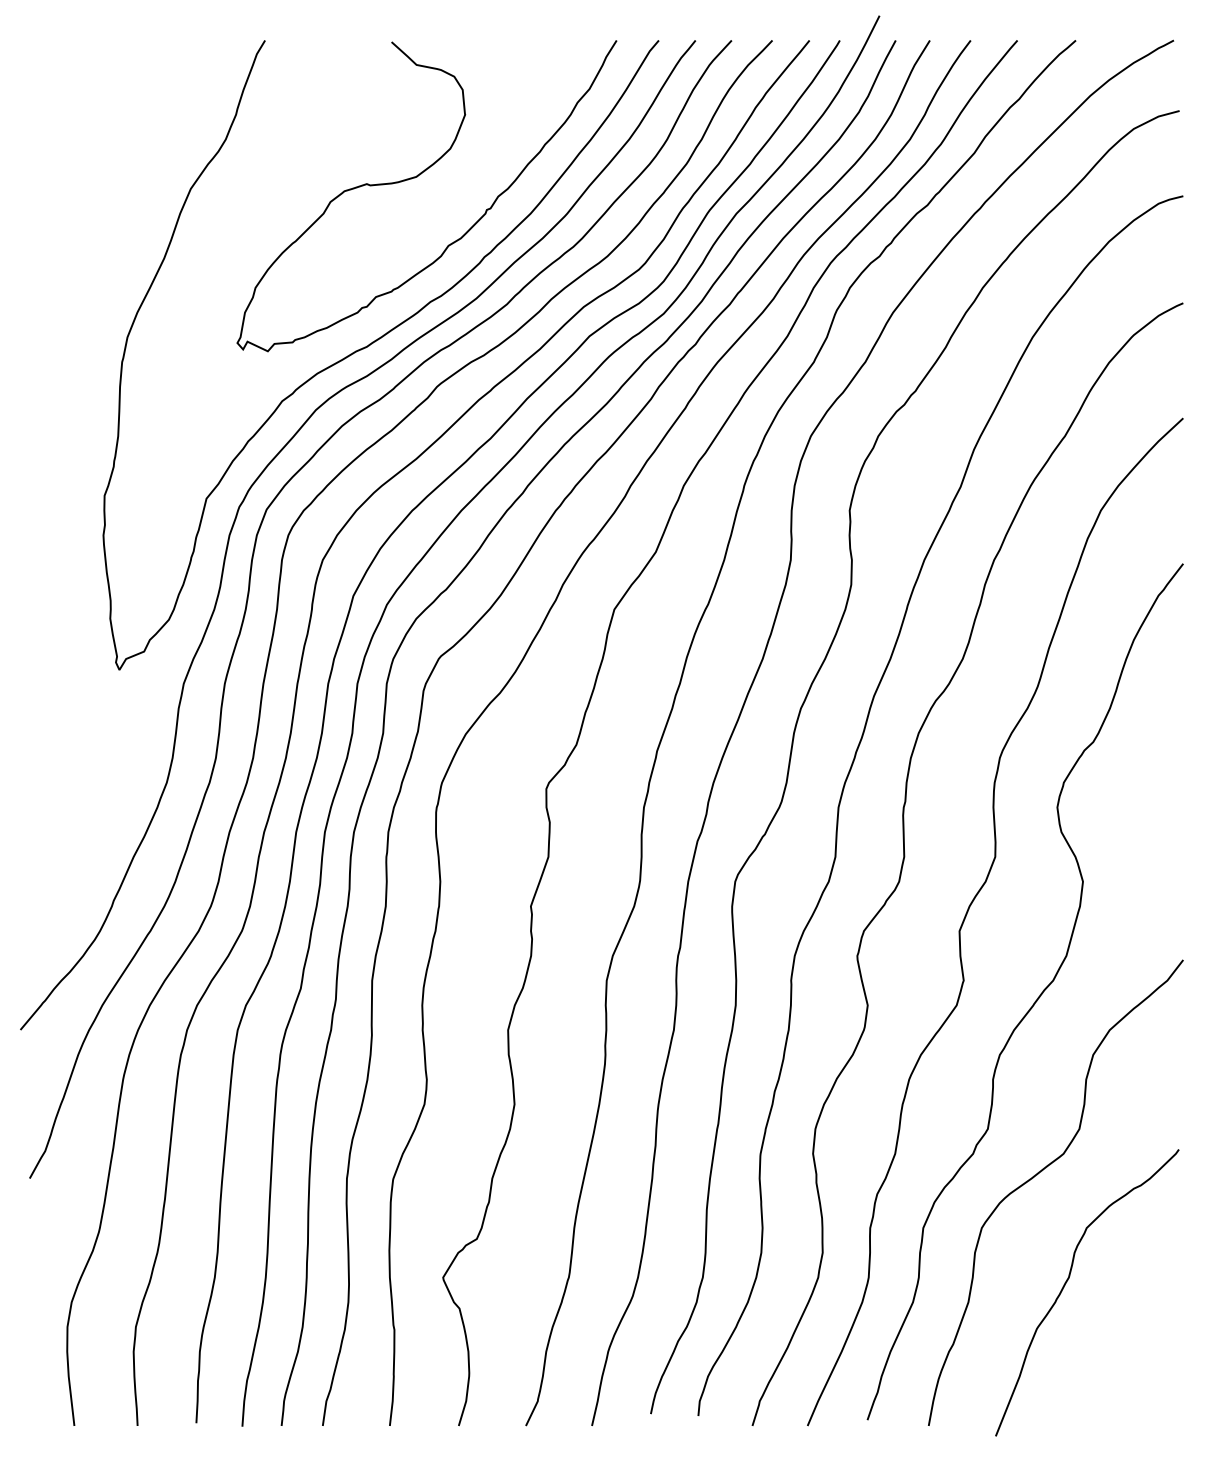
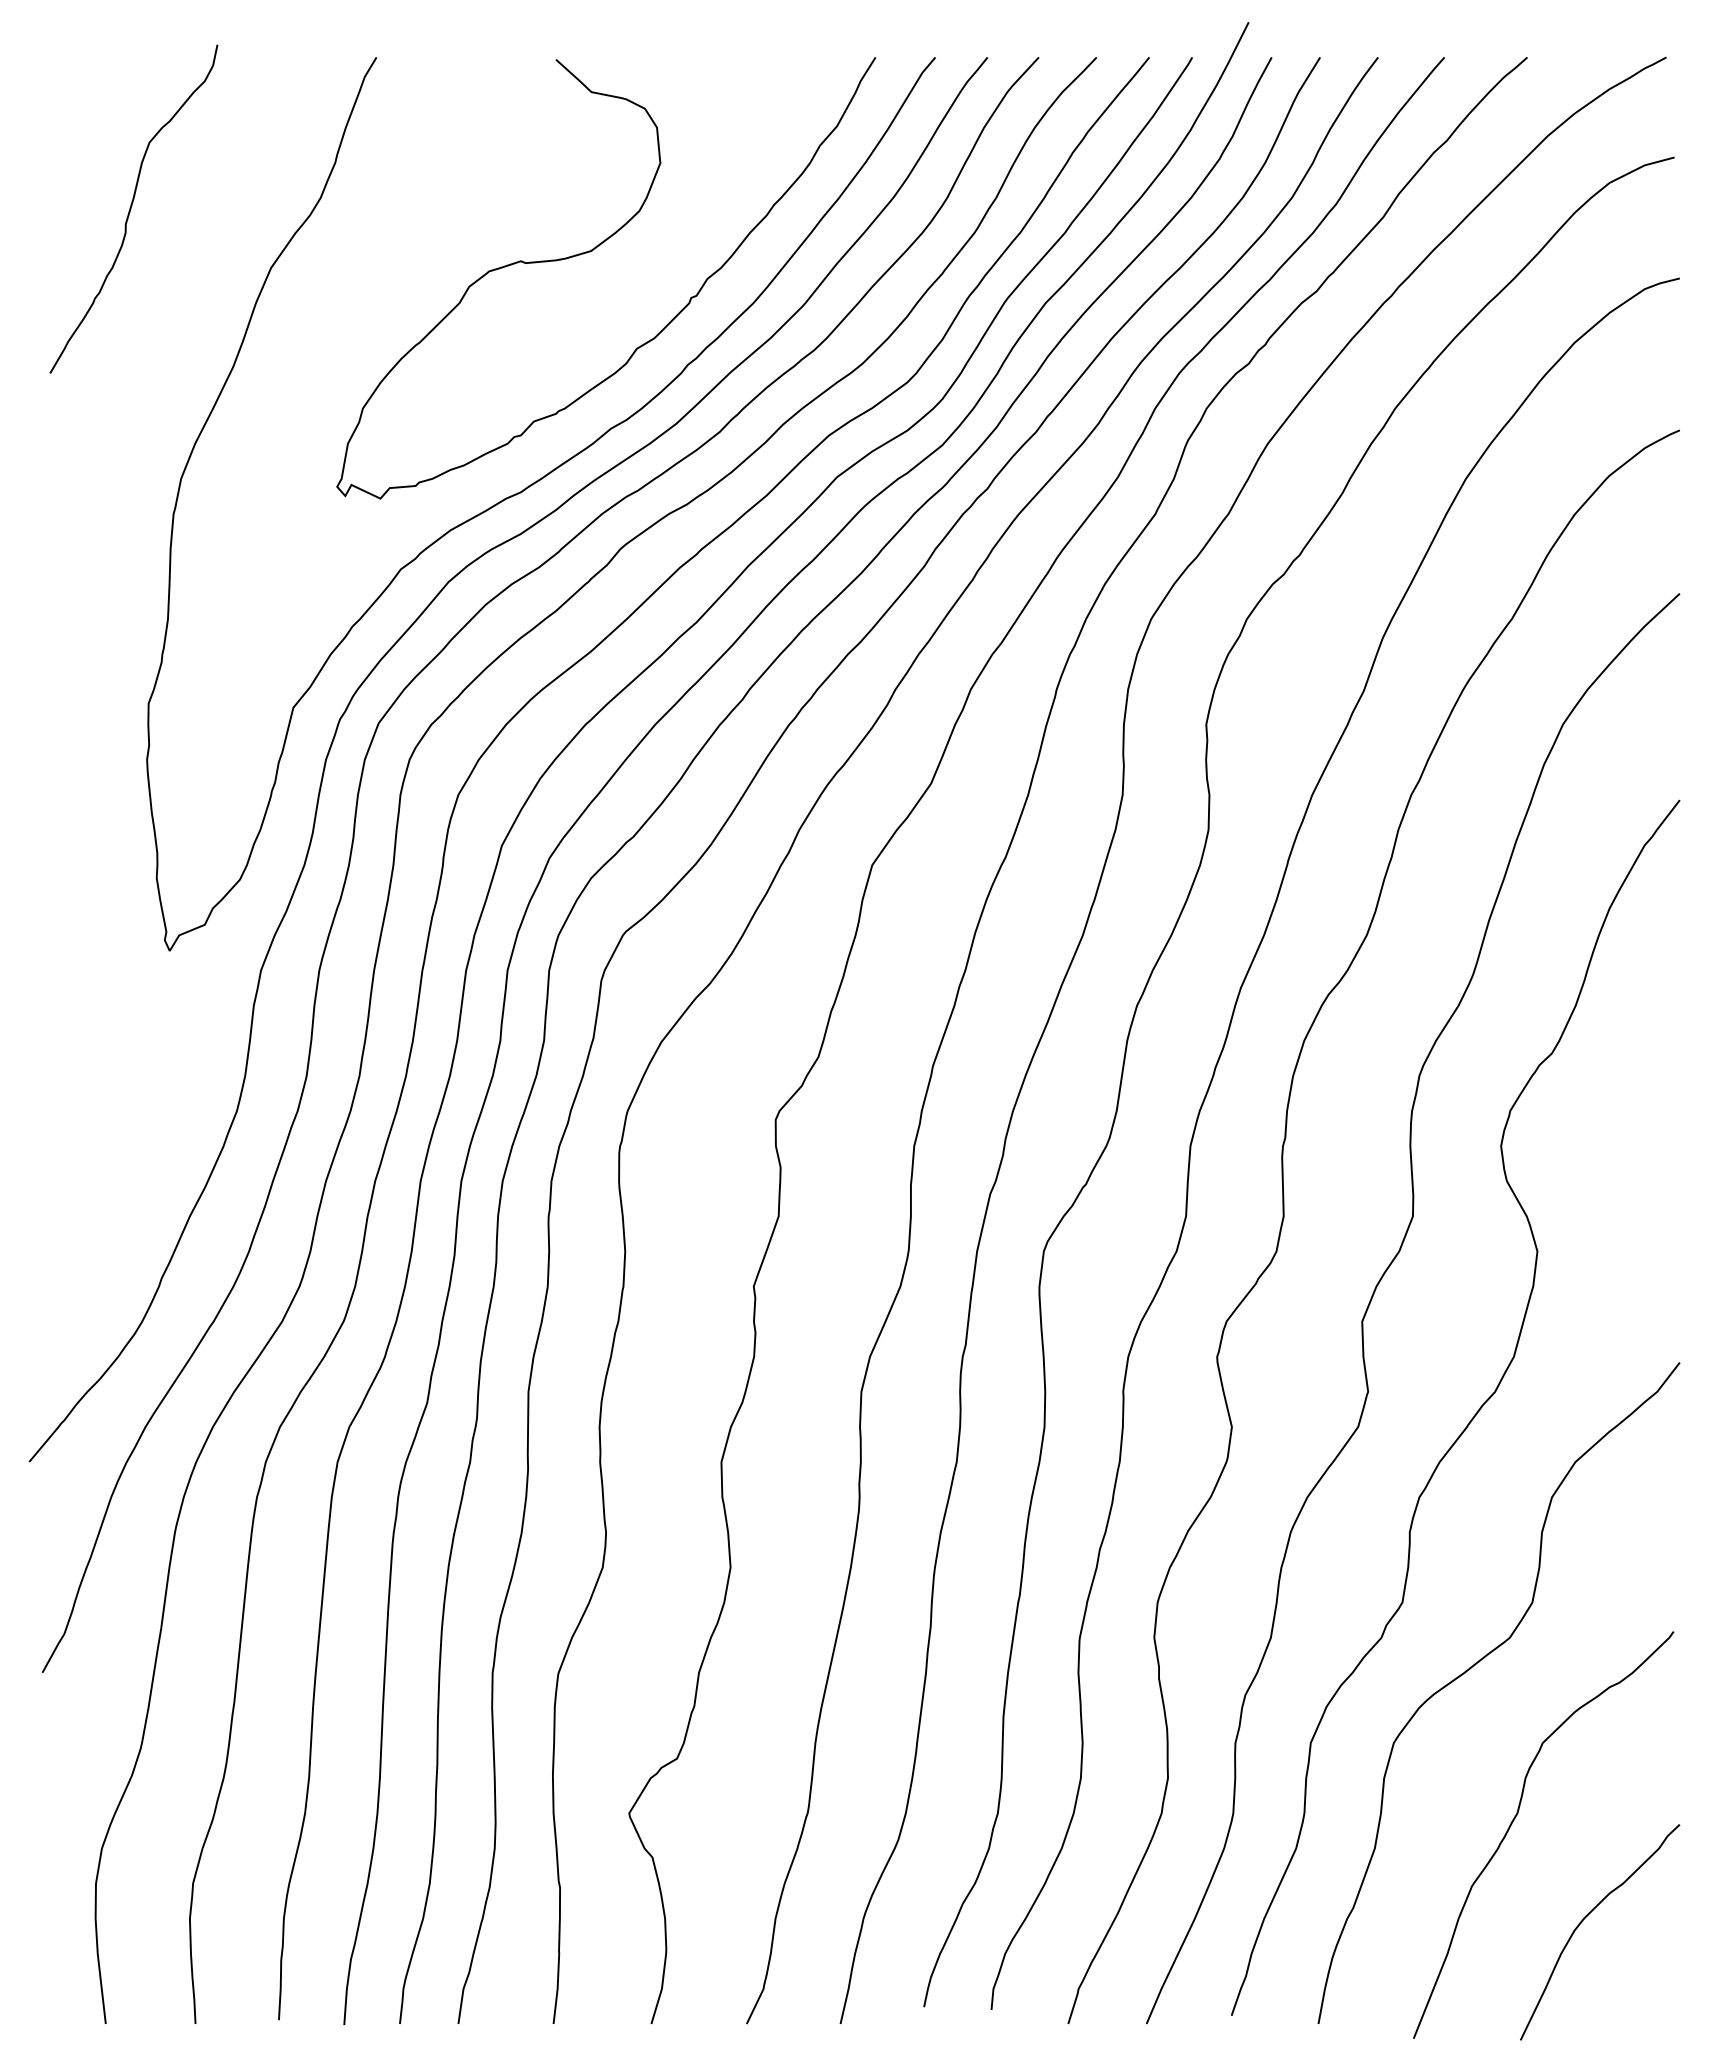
curve: (92, 146) -> (131, 208), added
curve: (1117, 1350) -> (1586, 1917), added

